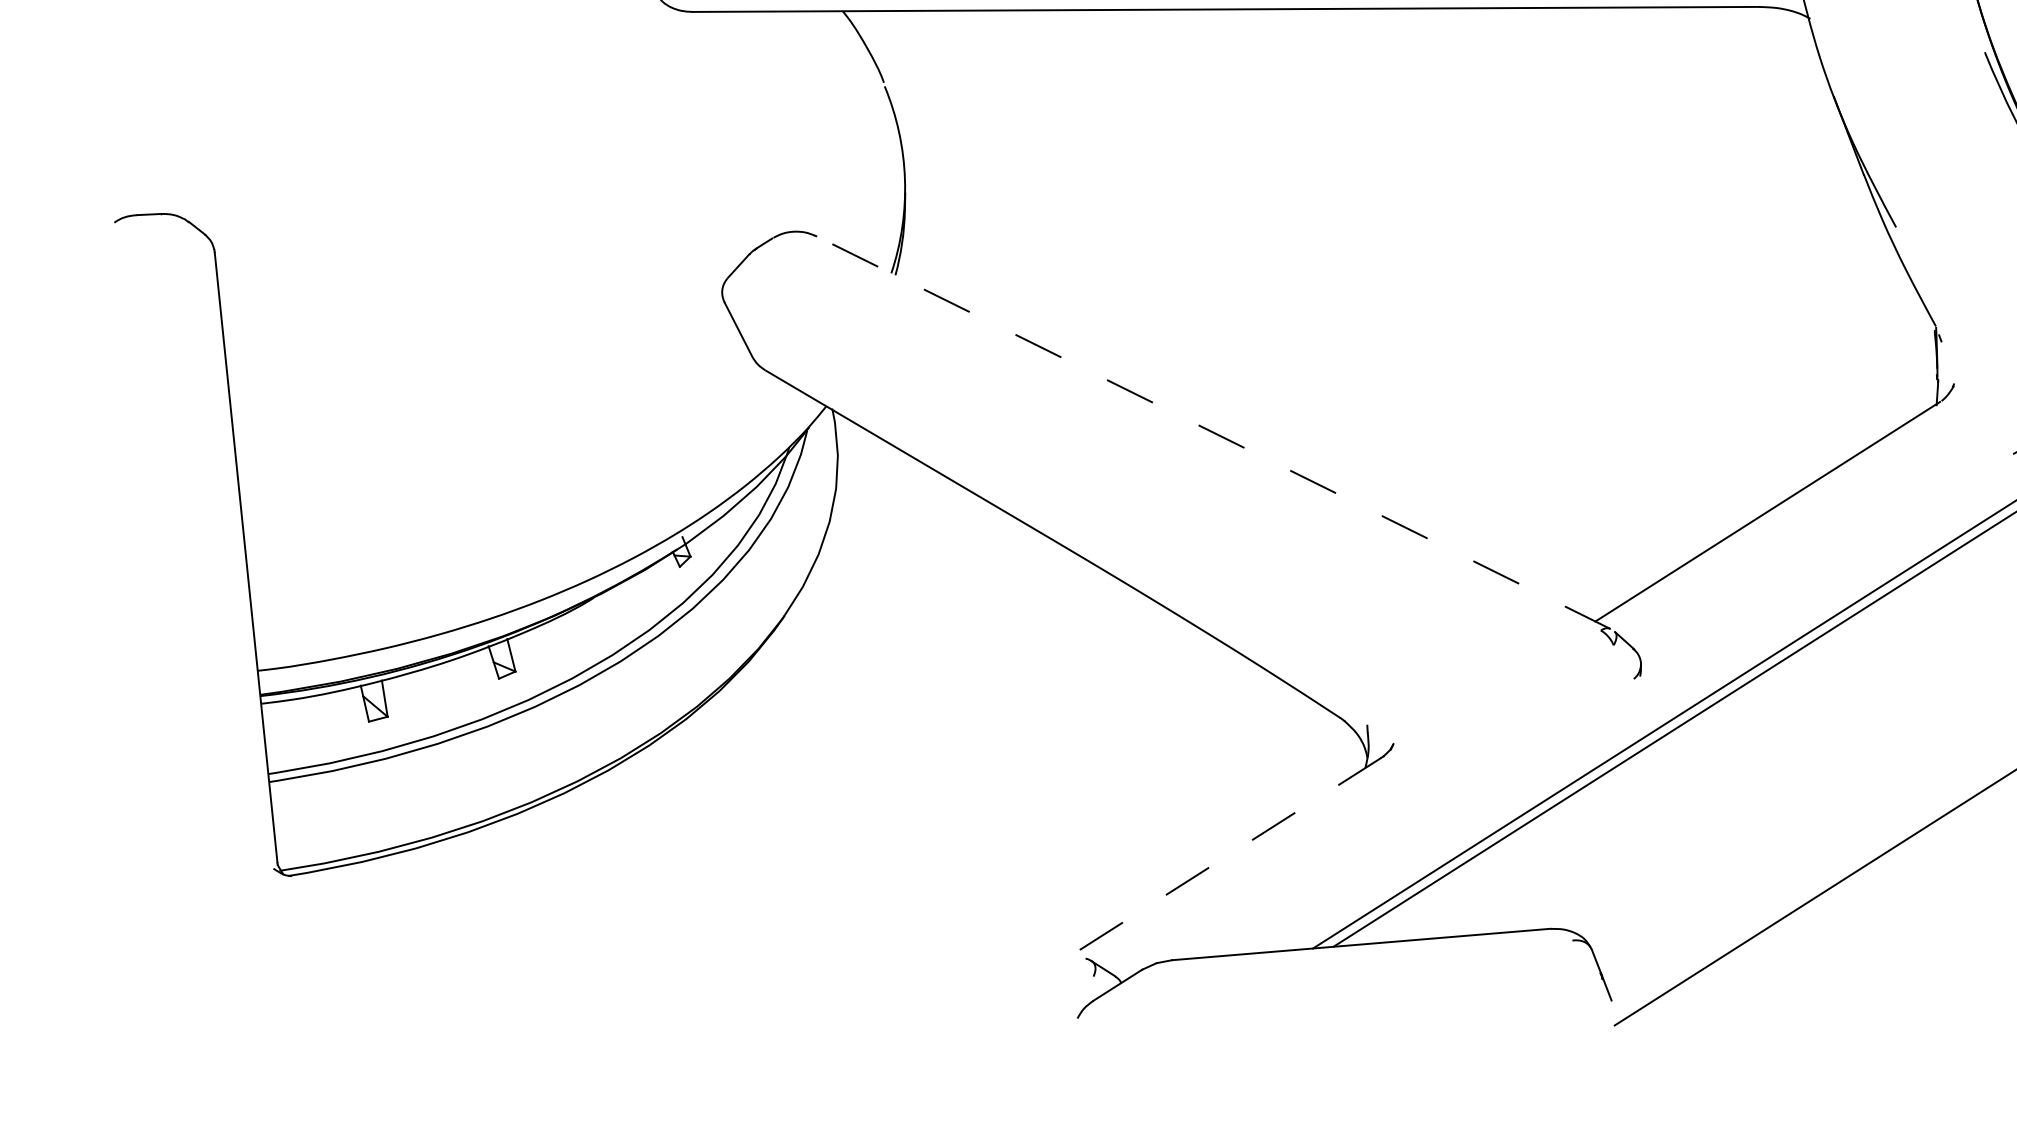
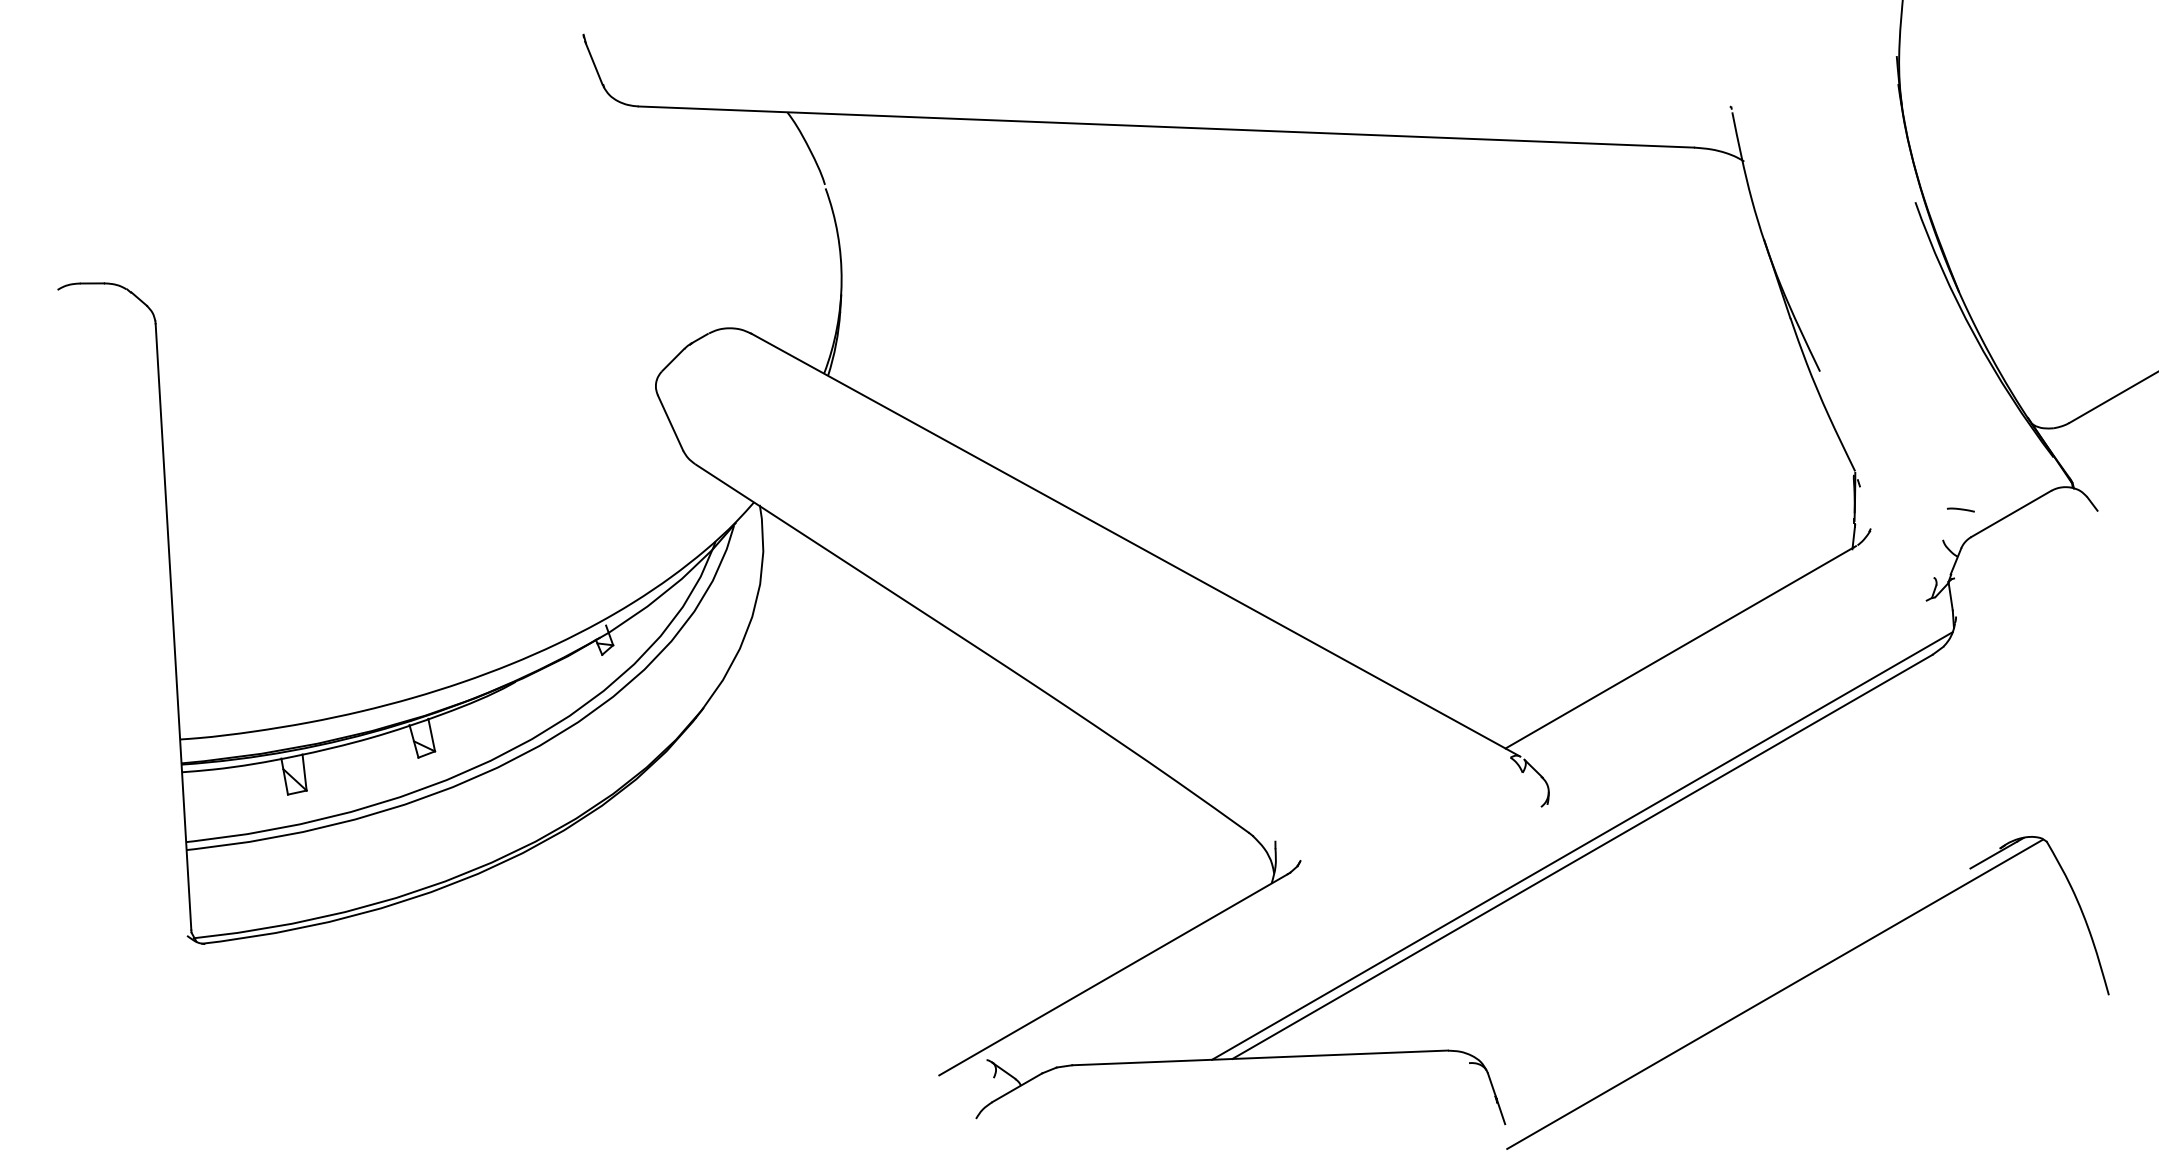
line: (1213, 432) -> (1135, 545), dashed -> solid
line: (1209, 867) -> (1113, 975), dashed -> solid

